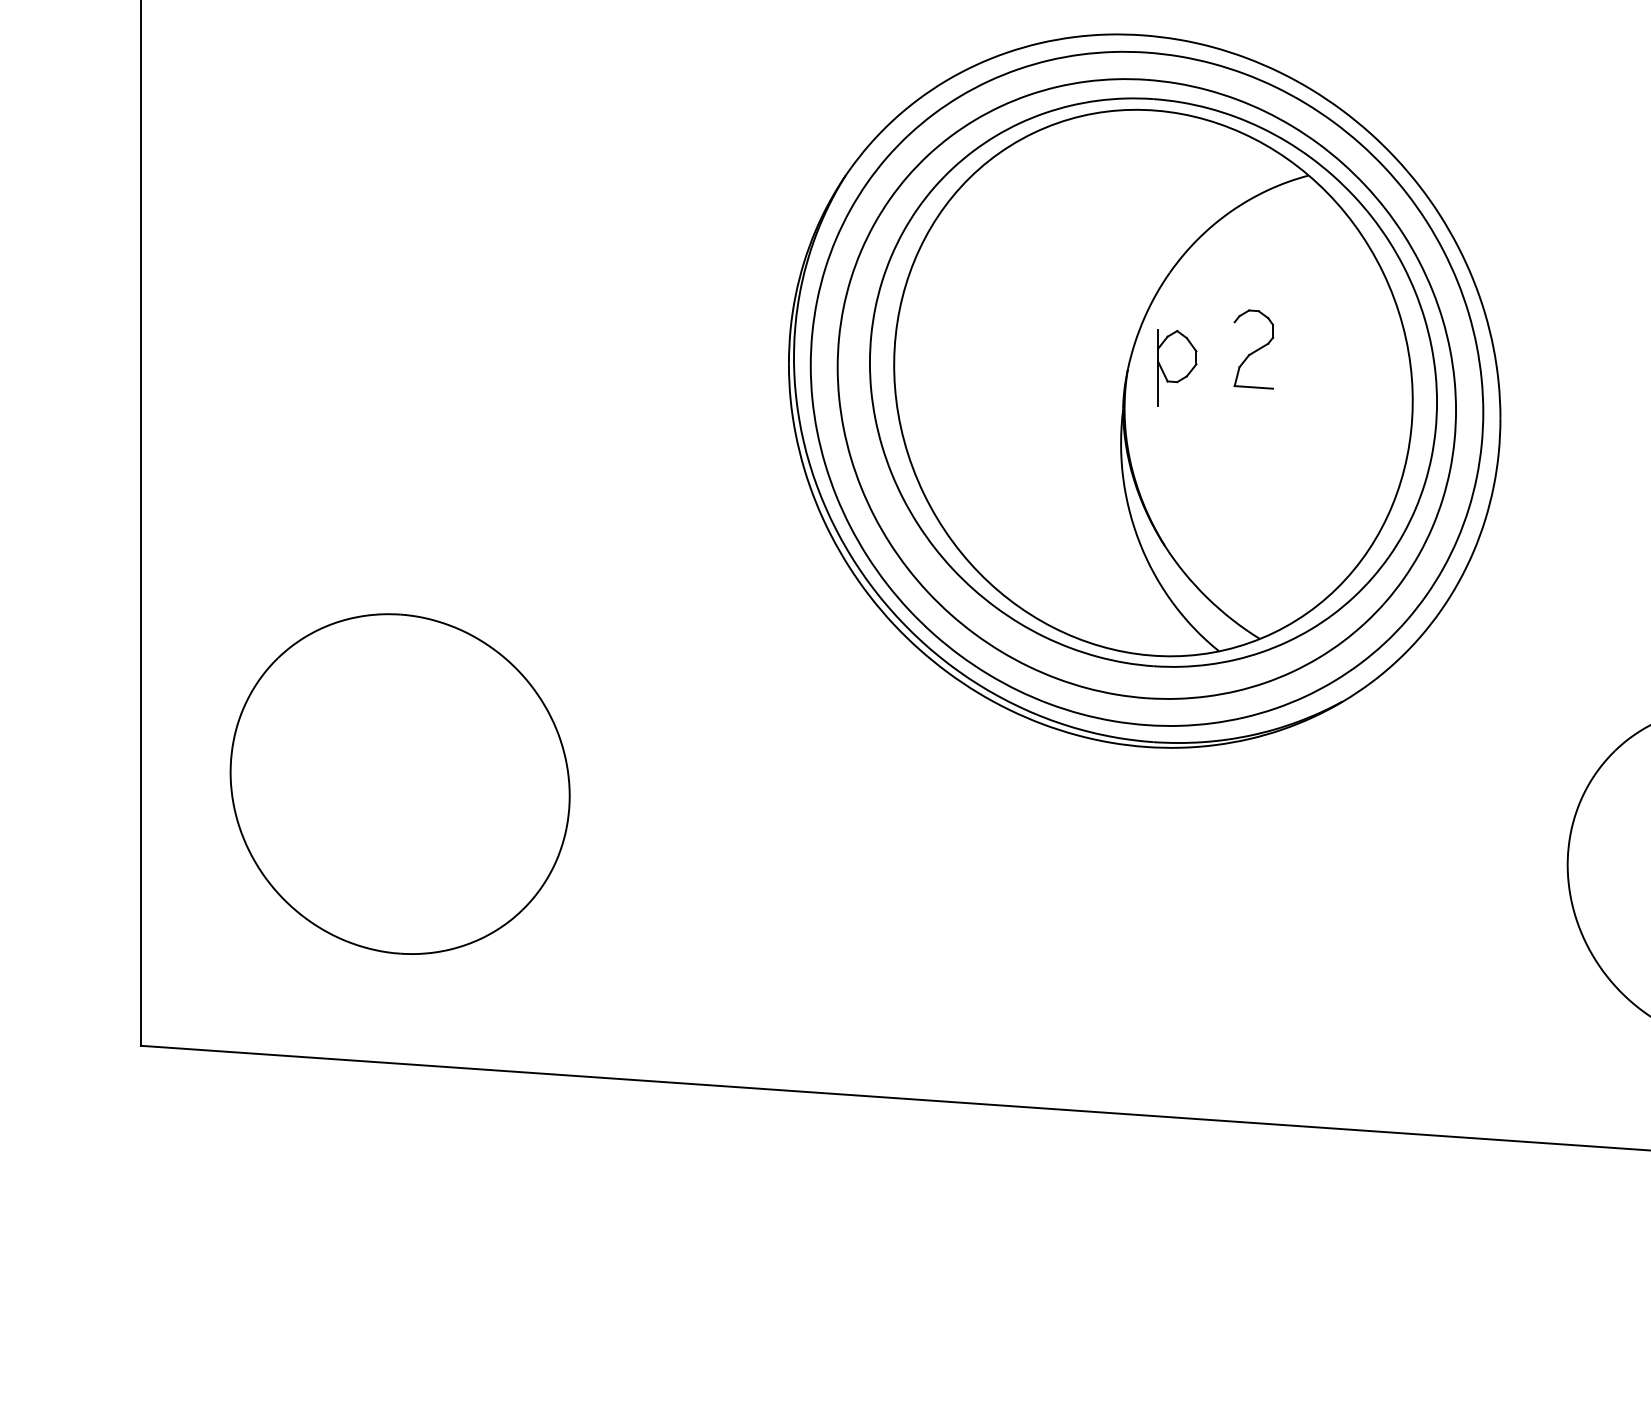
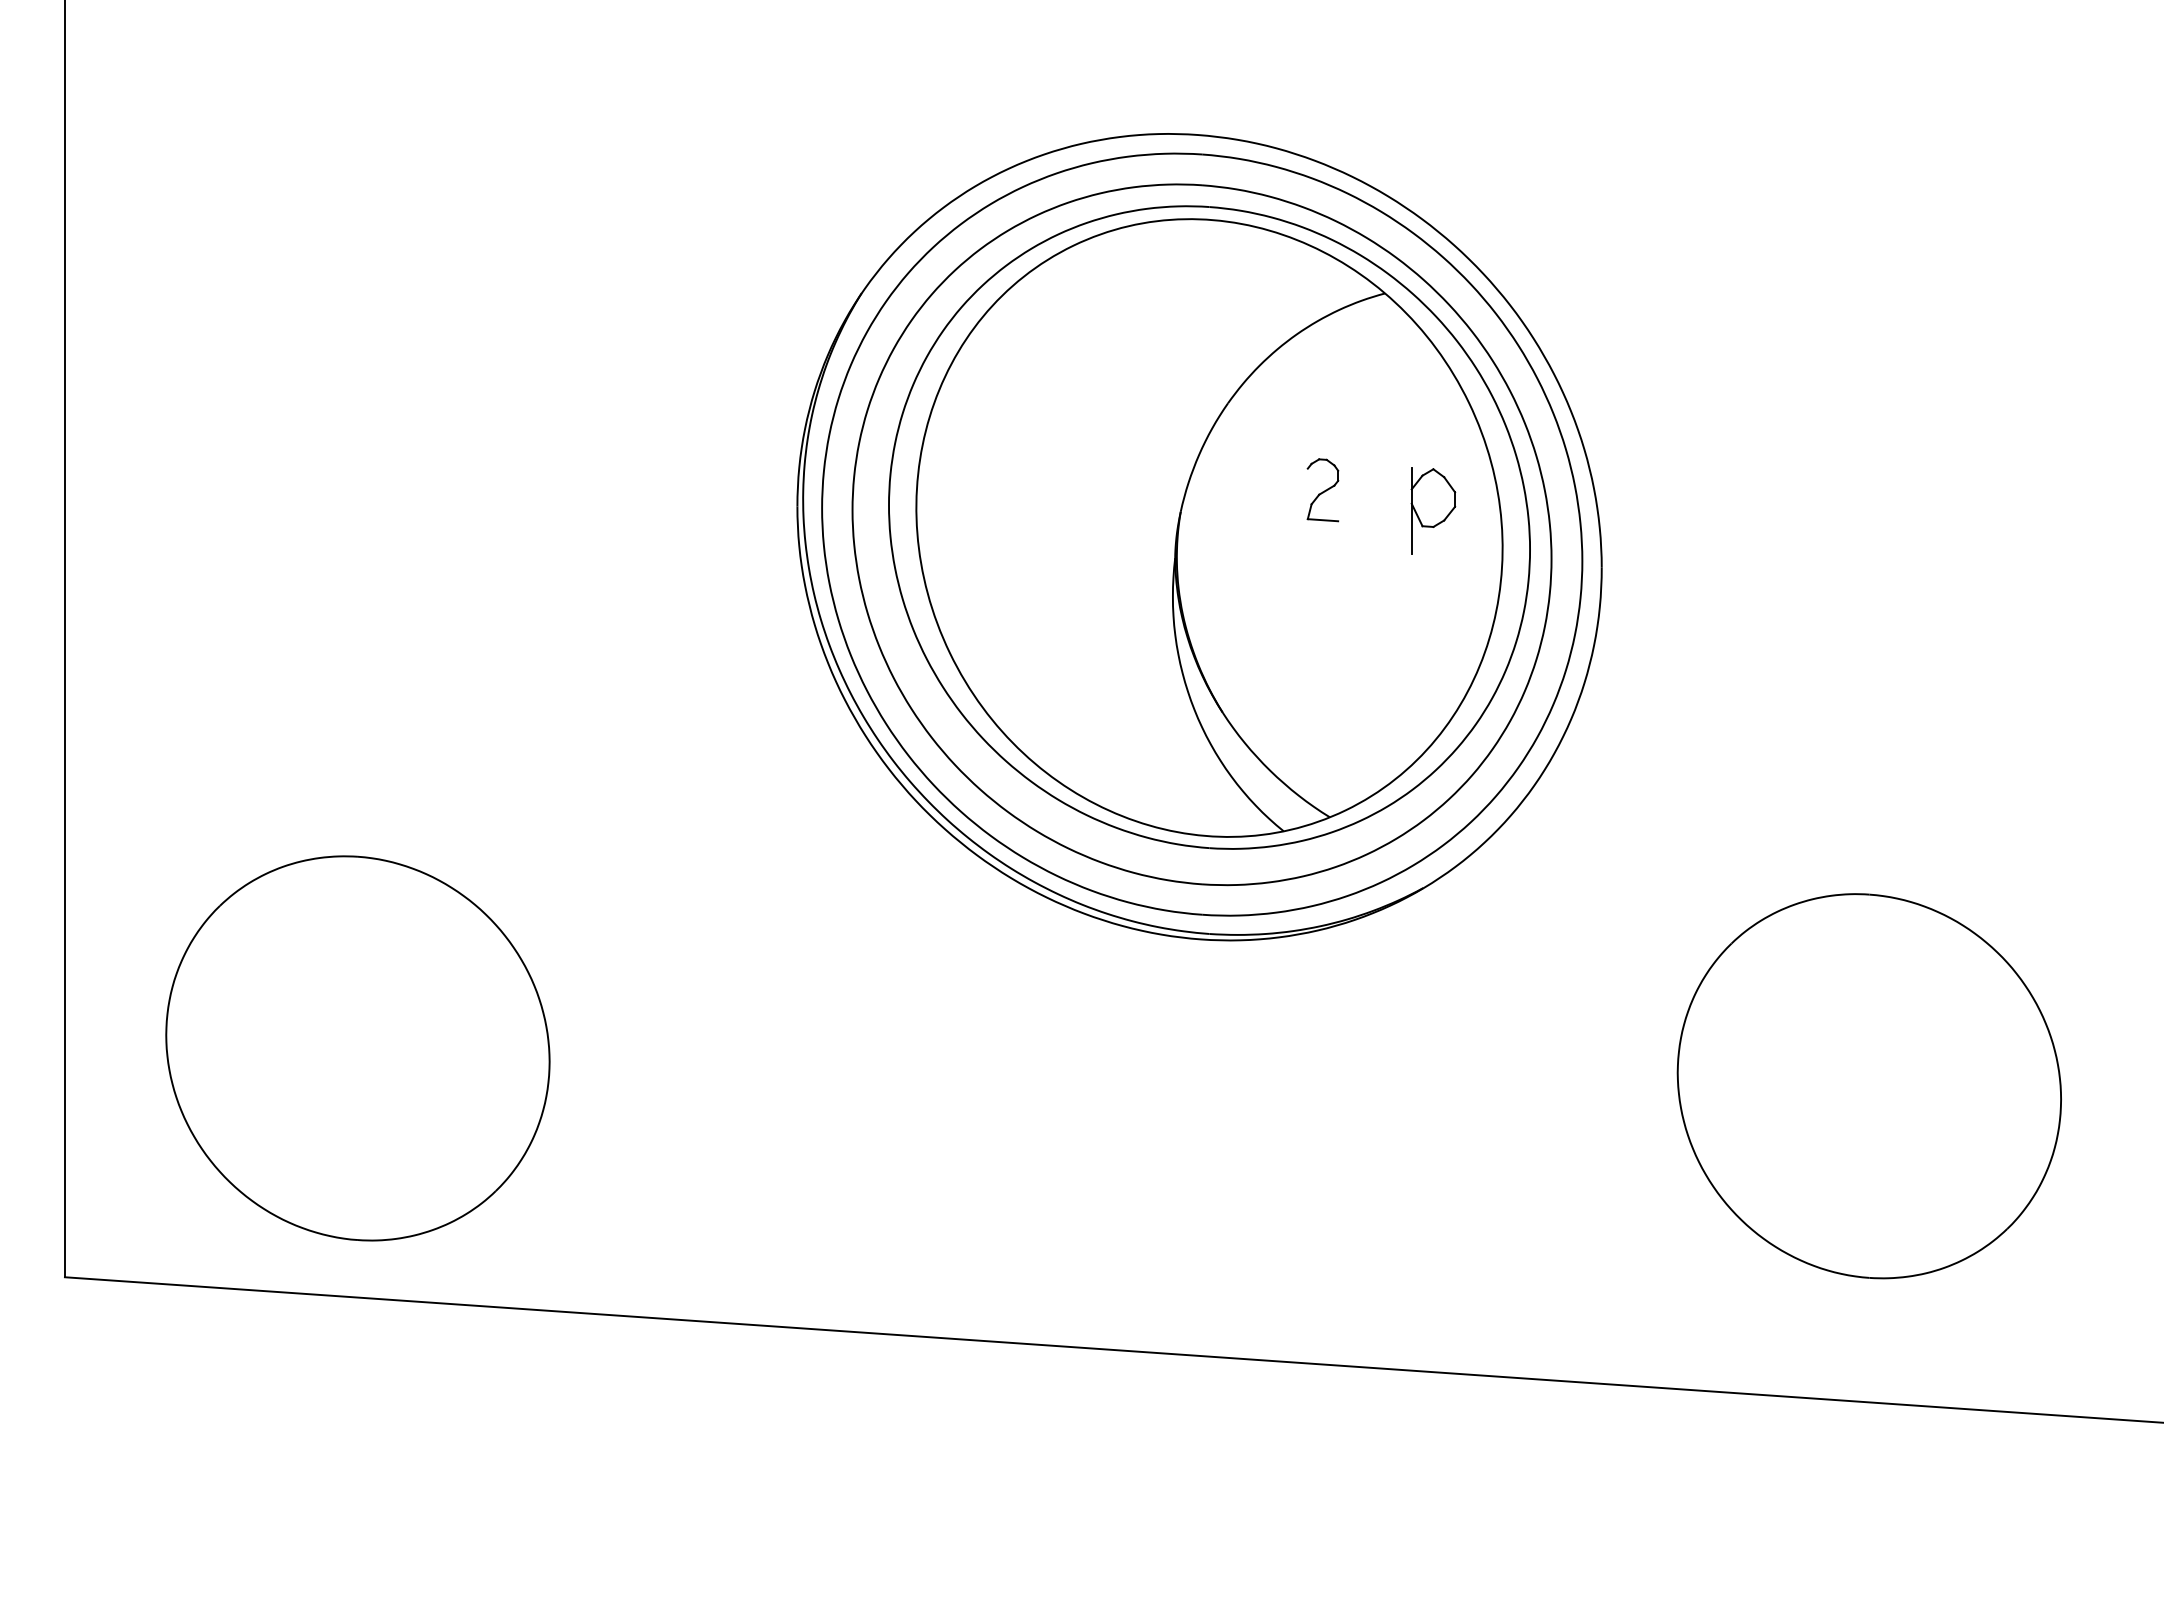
part: (1253, 349) -> (1322, 490), size x0.7
part: (1177, 367) -> (1433, 510), moved
part: (399, 784) -> (357, 1048), moved

